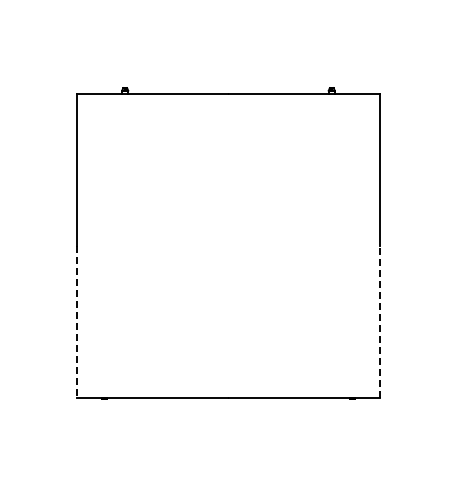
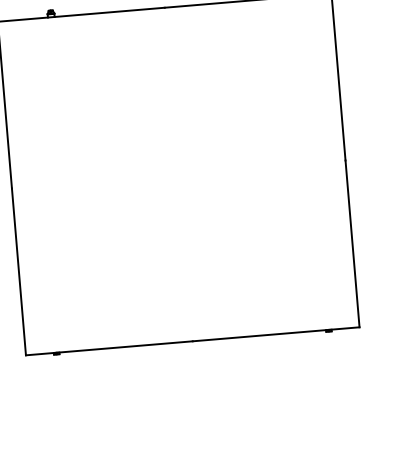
line: (76, 321) -> (18, 271), dashed -> solid
line: (380, 321) -> (352, 243), dashed -> solid

